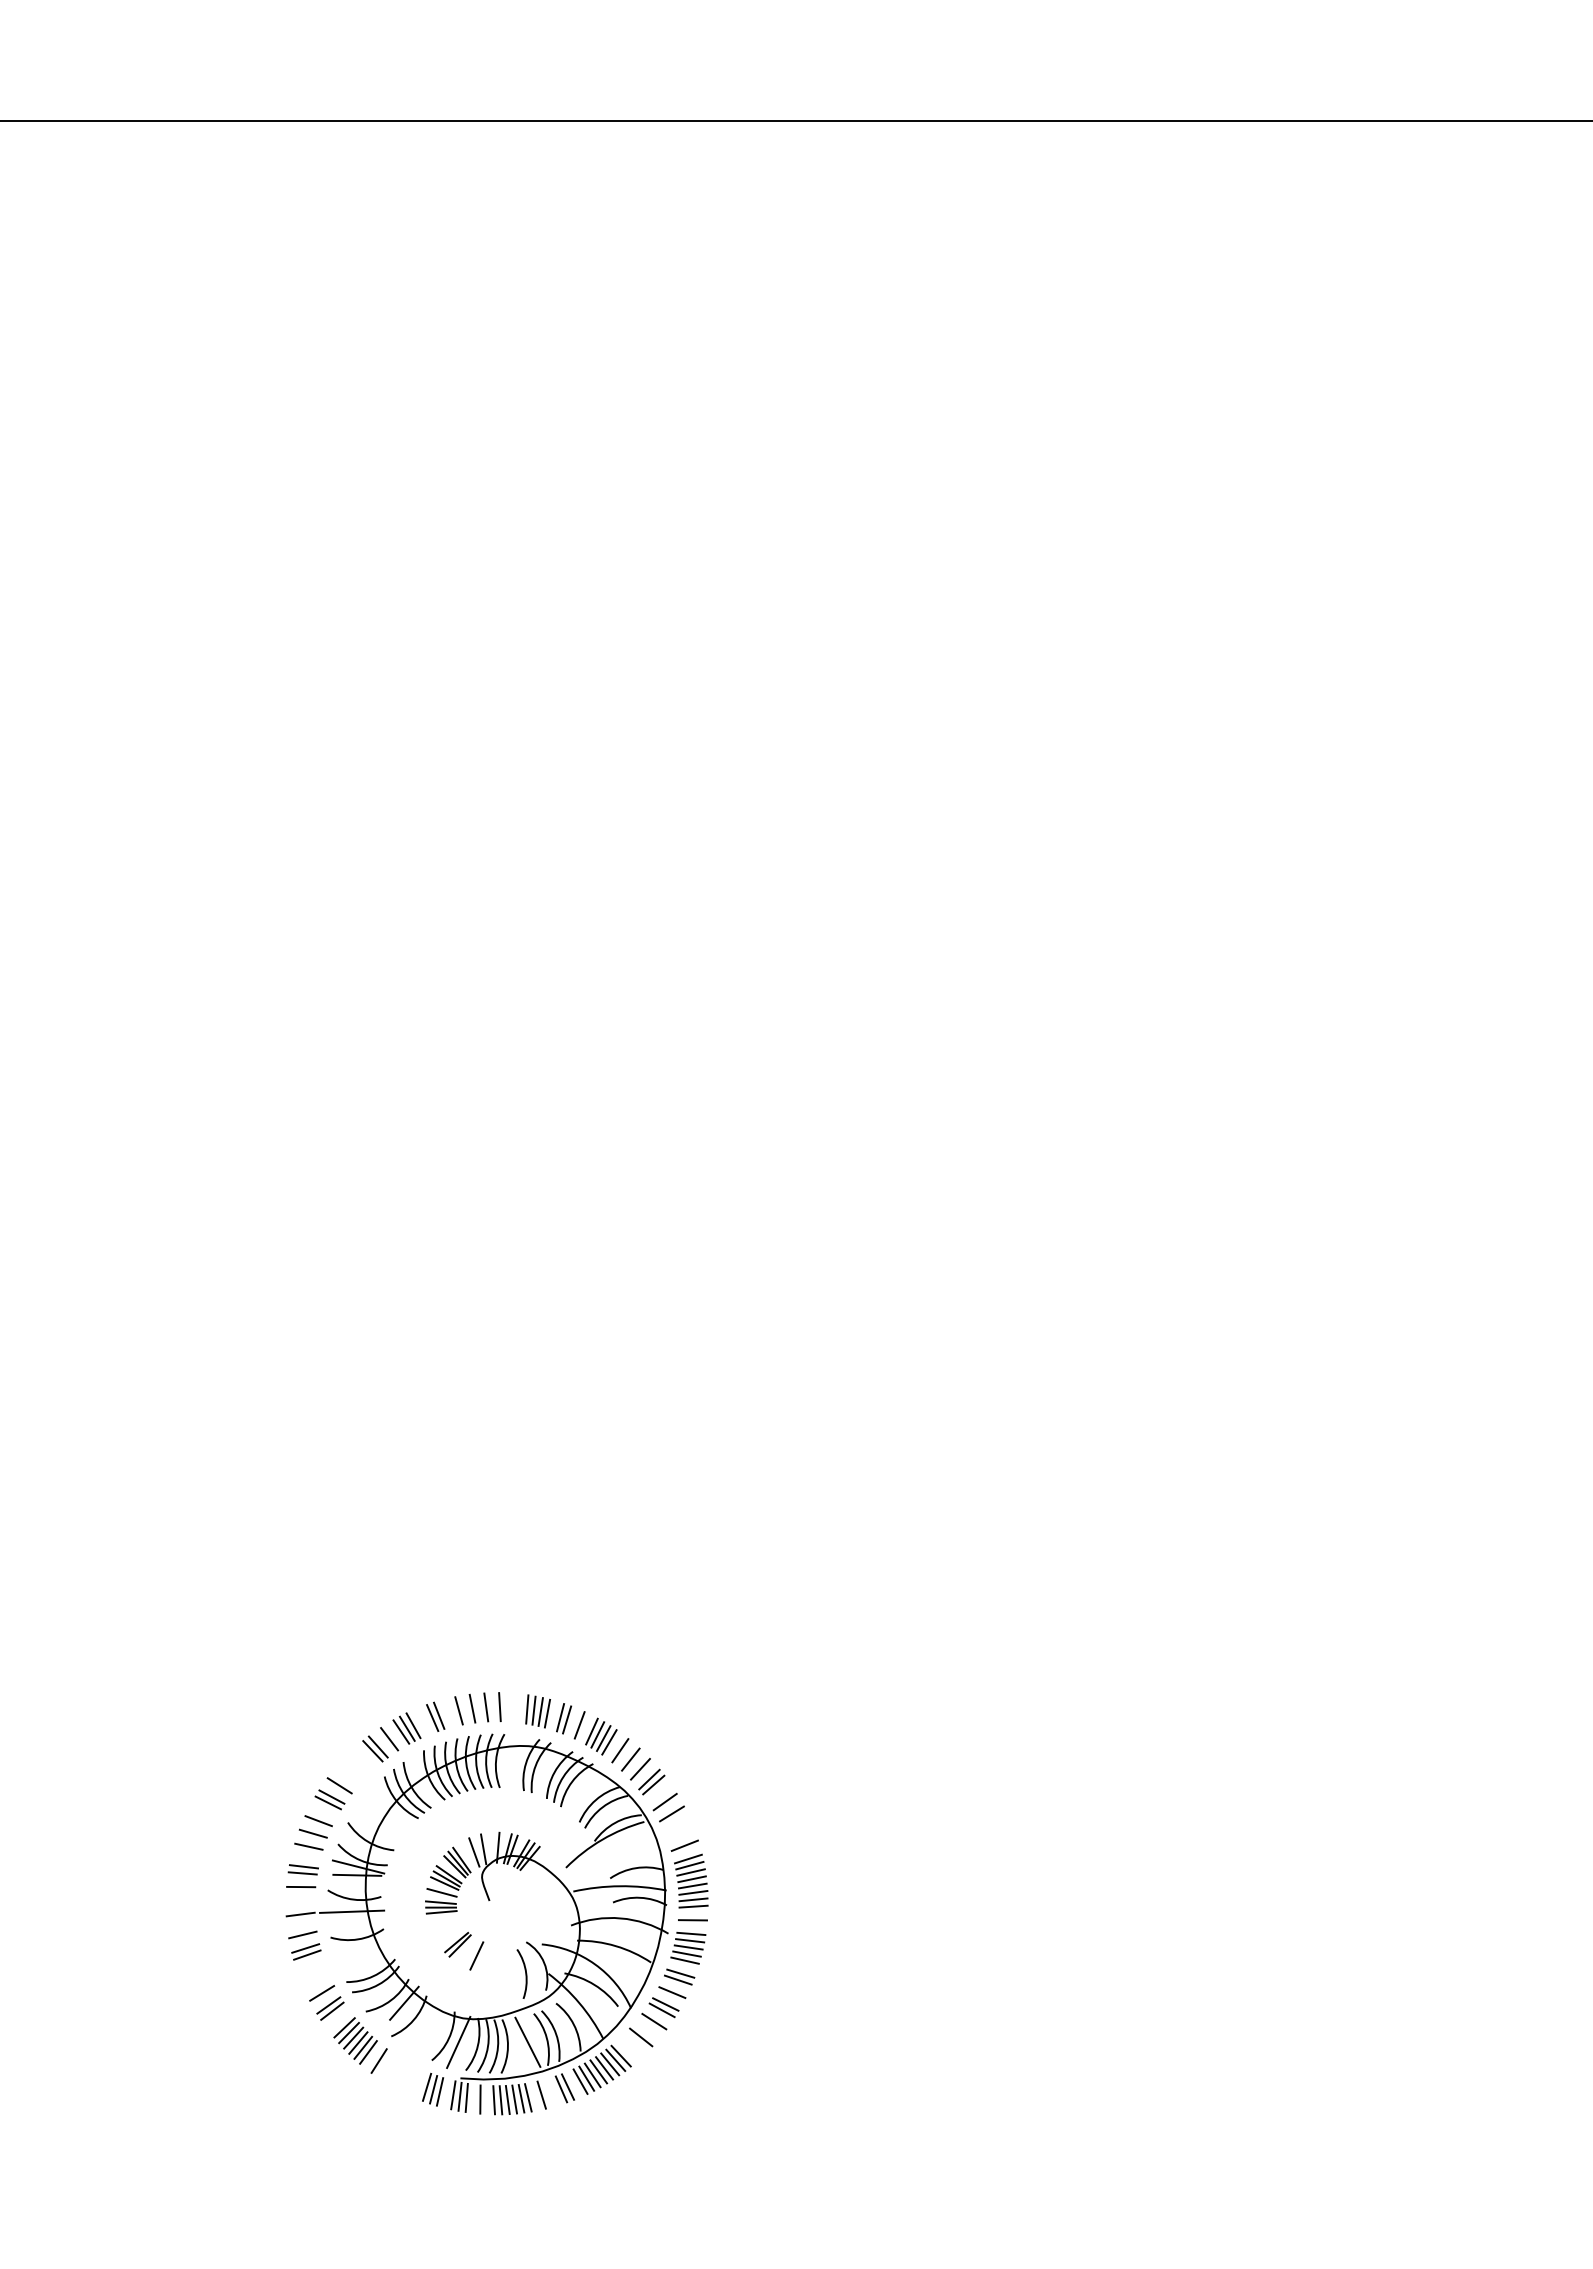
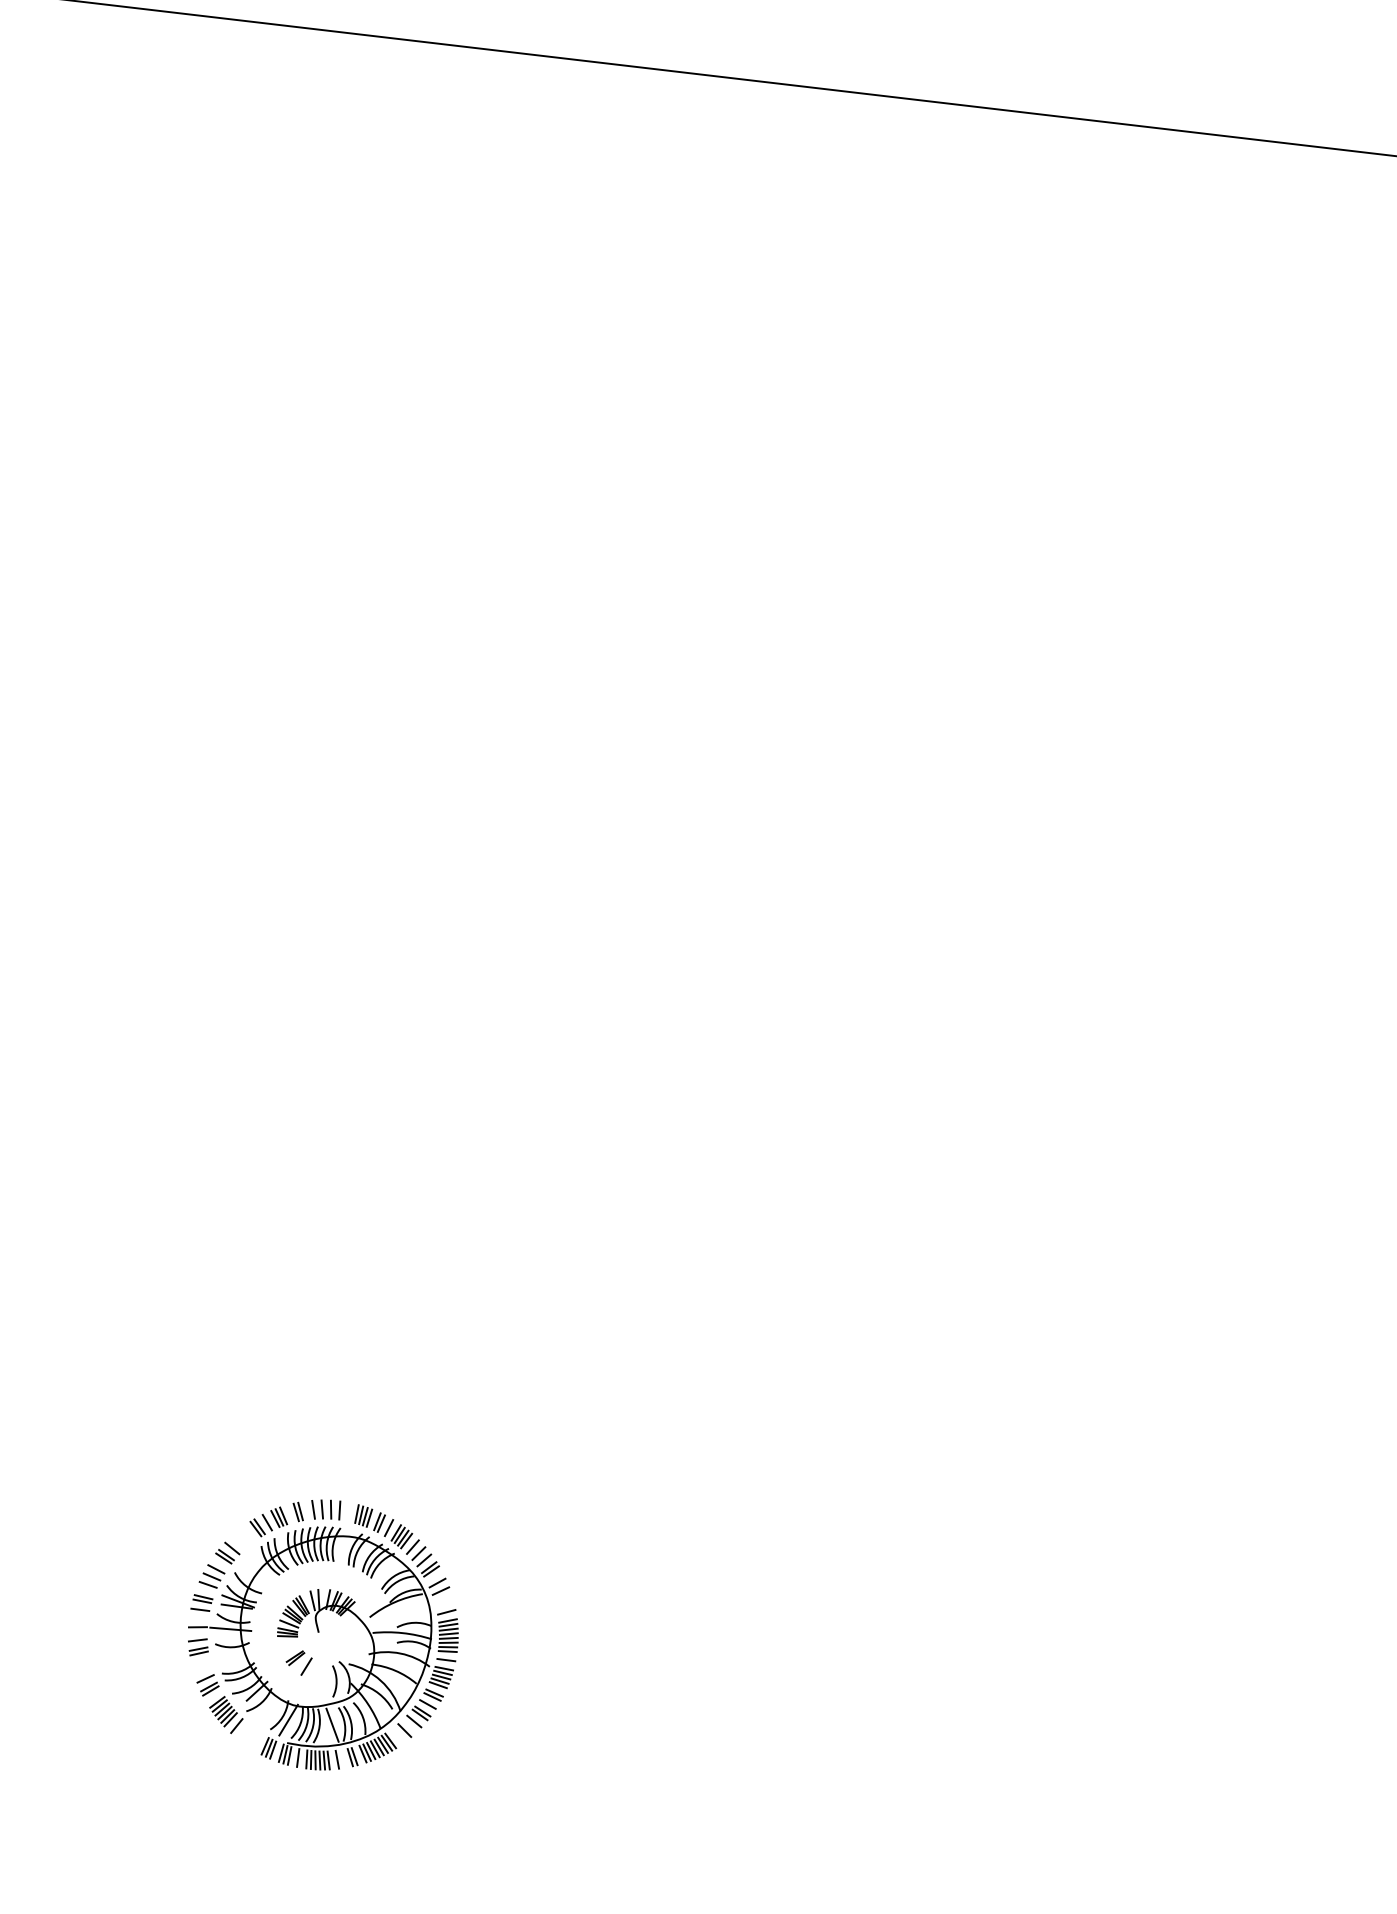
part: (497, 1903) -> (323, 1634), size x0.71

